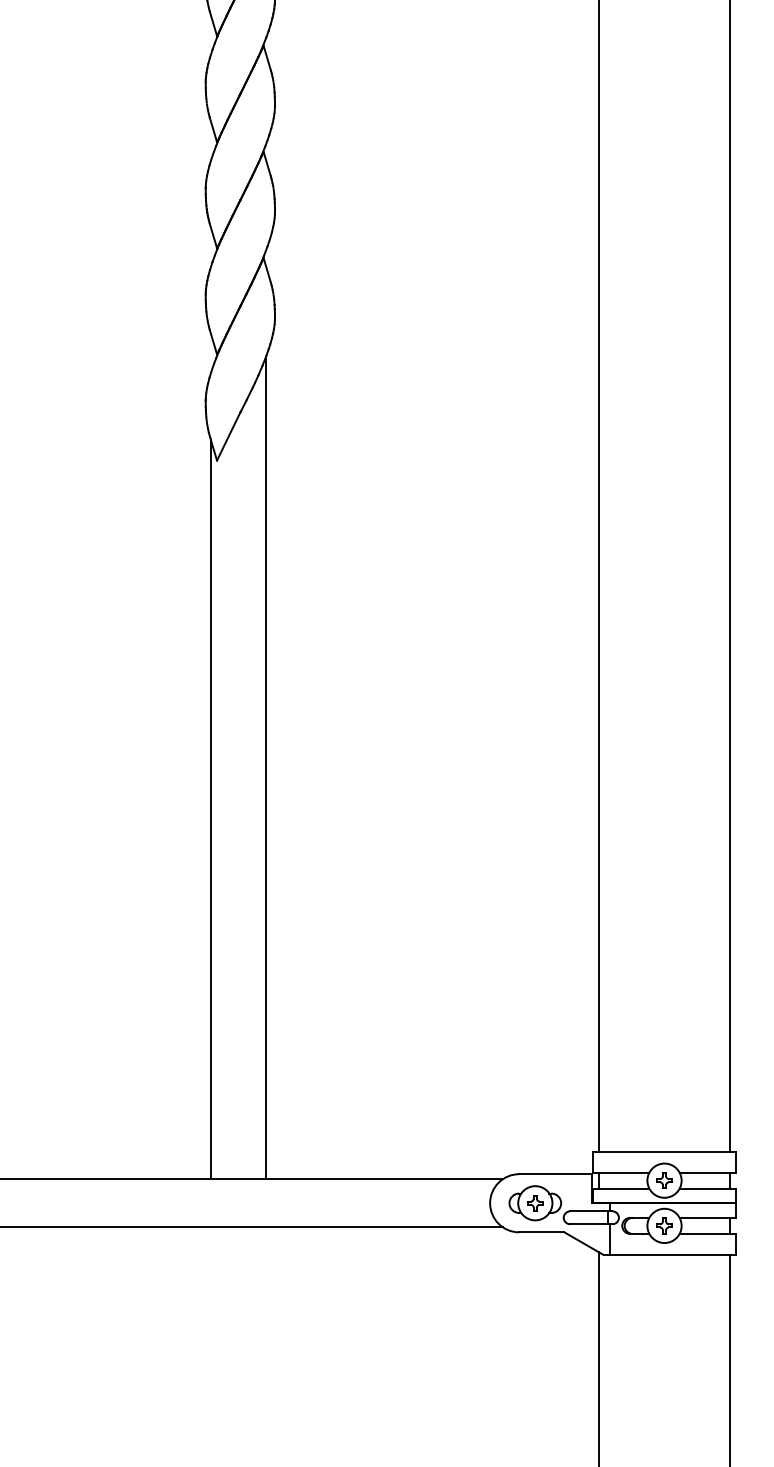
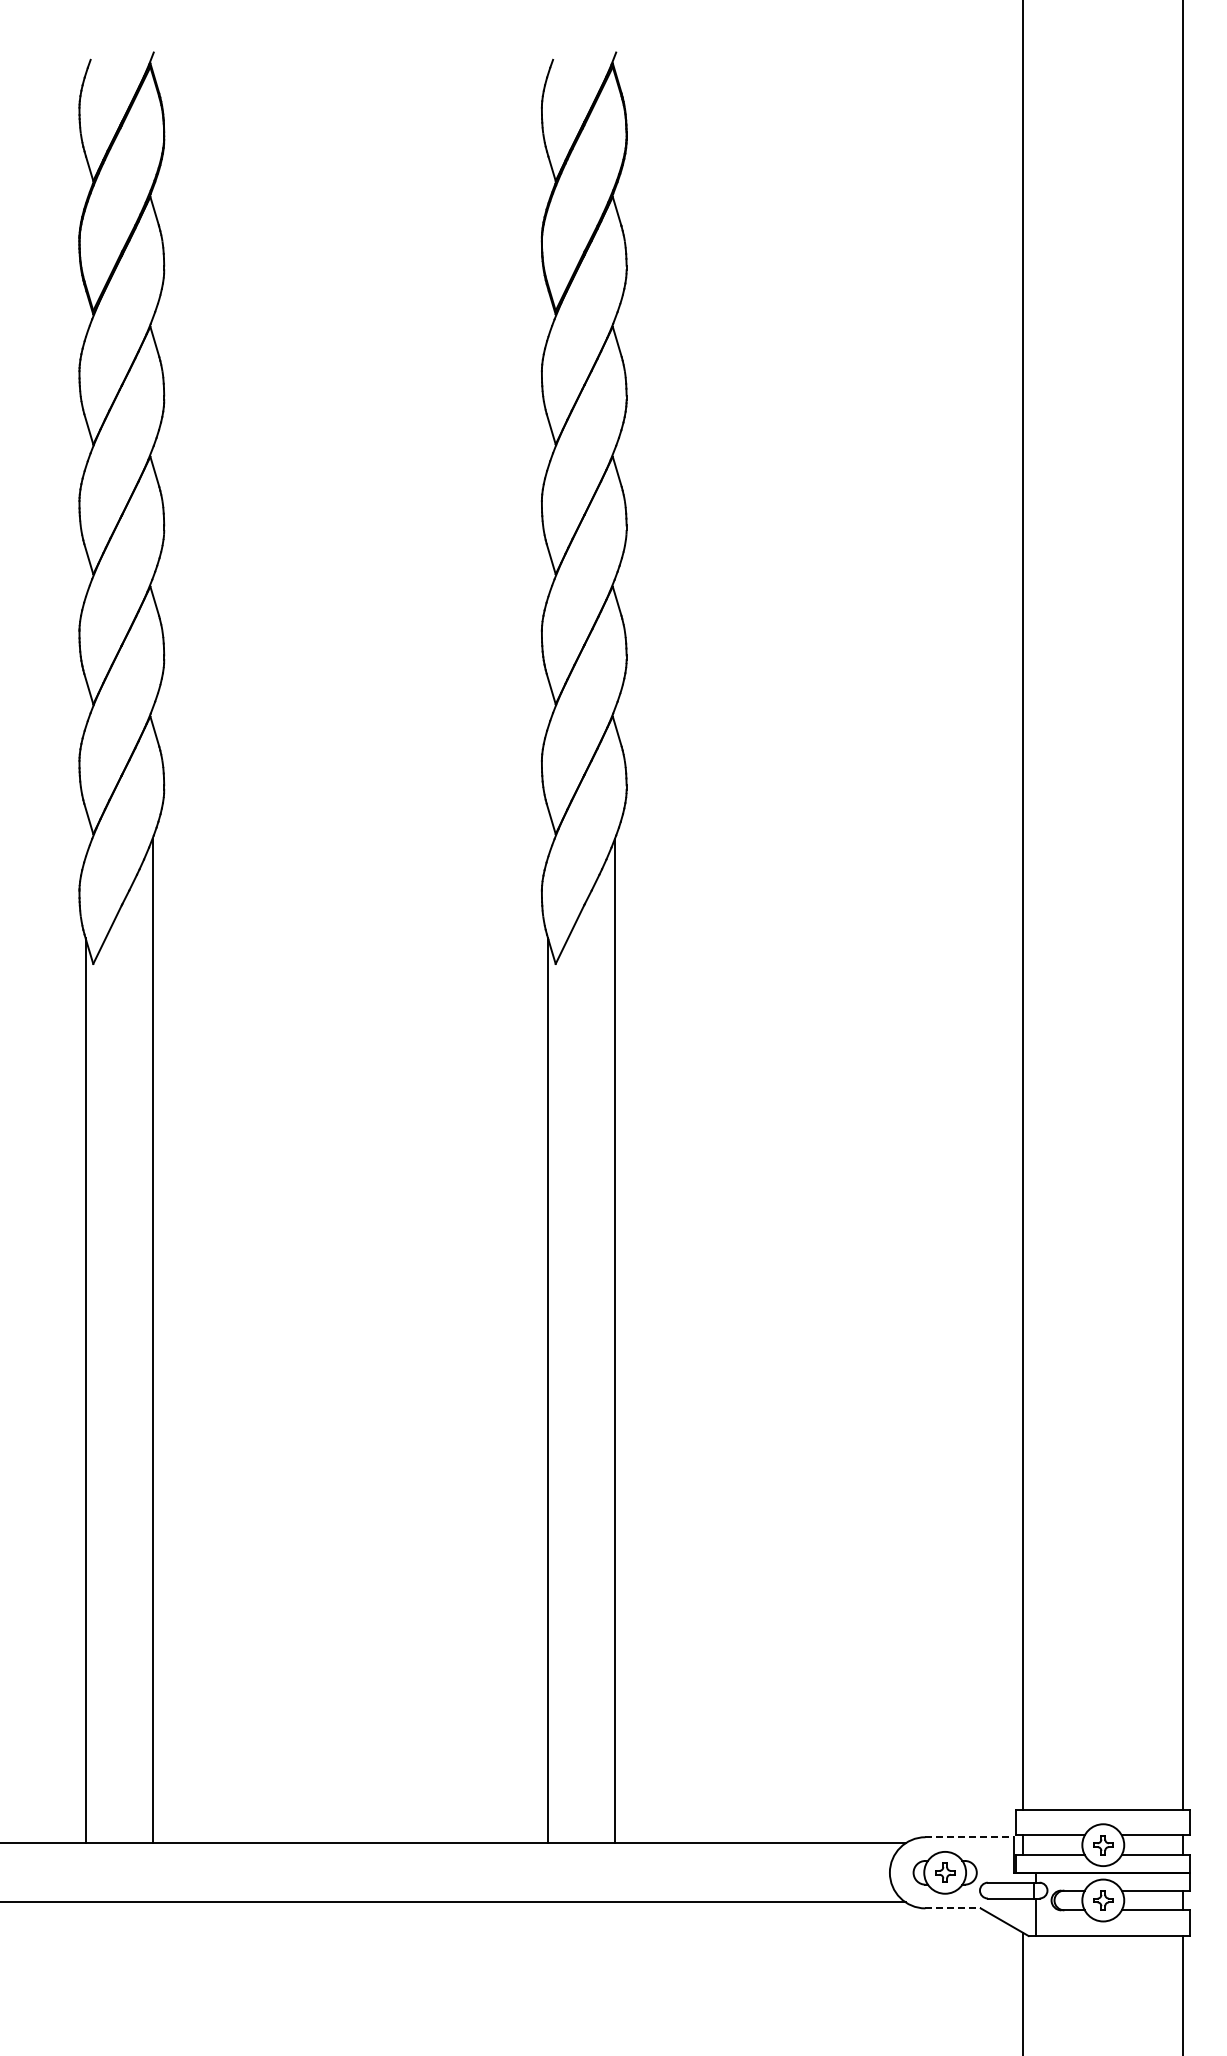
line: (556, 1174) -> (970, 1837), solid -> dashed
line: (542, 1232) -> (953, 1908), solid -> dashed

